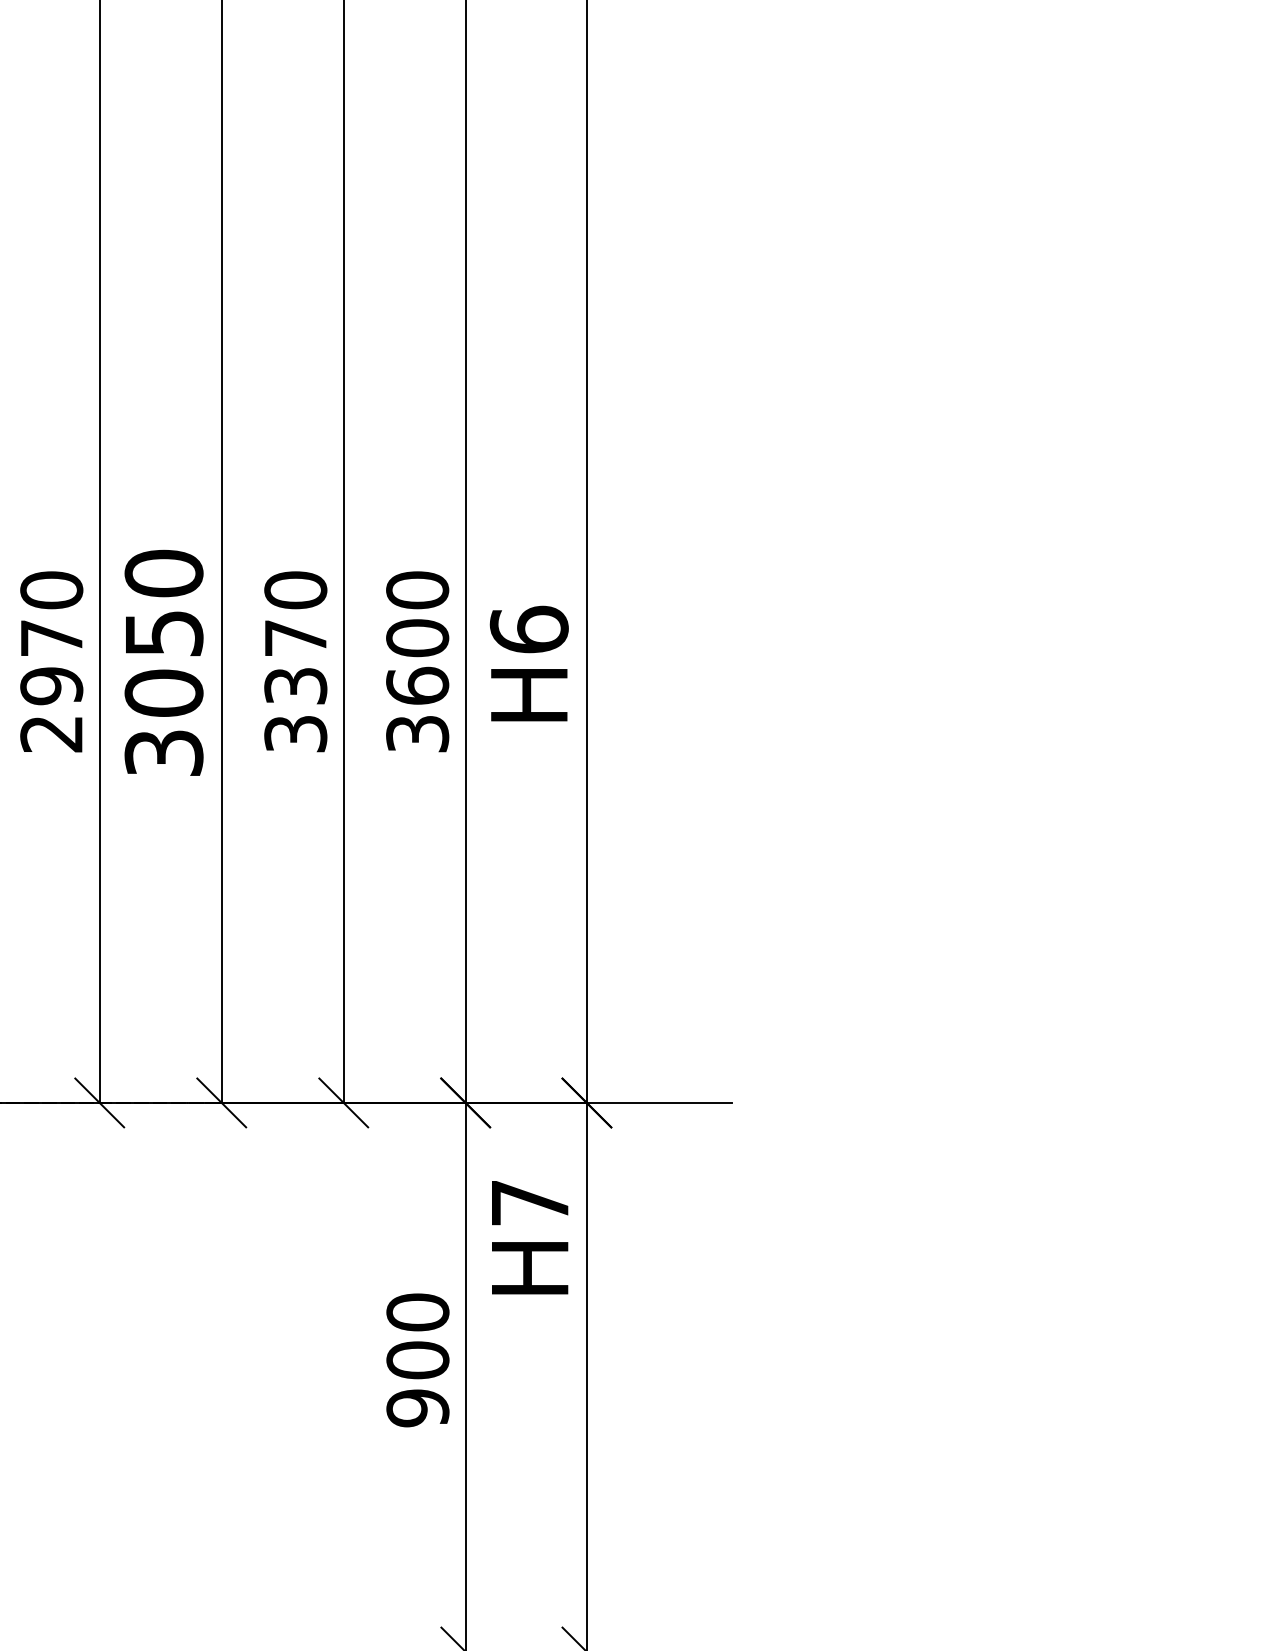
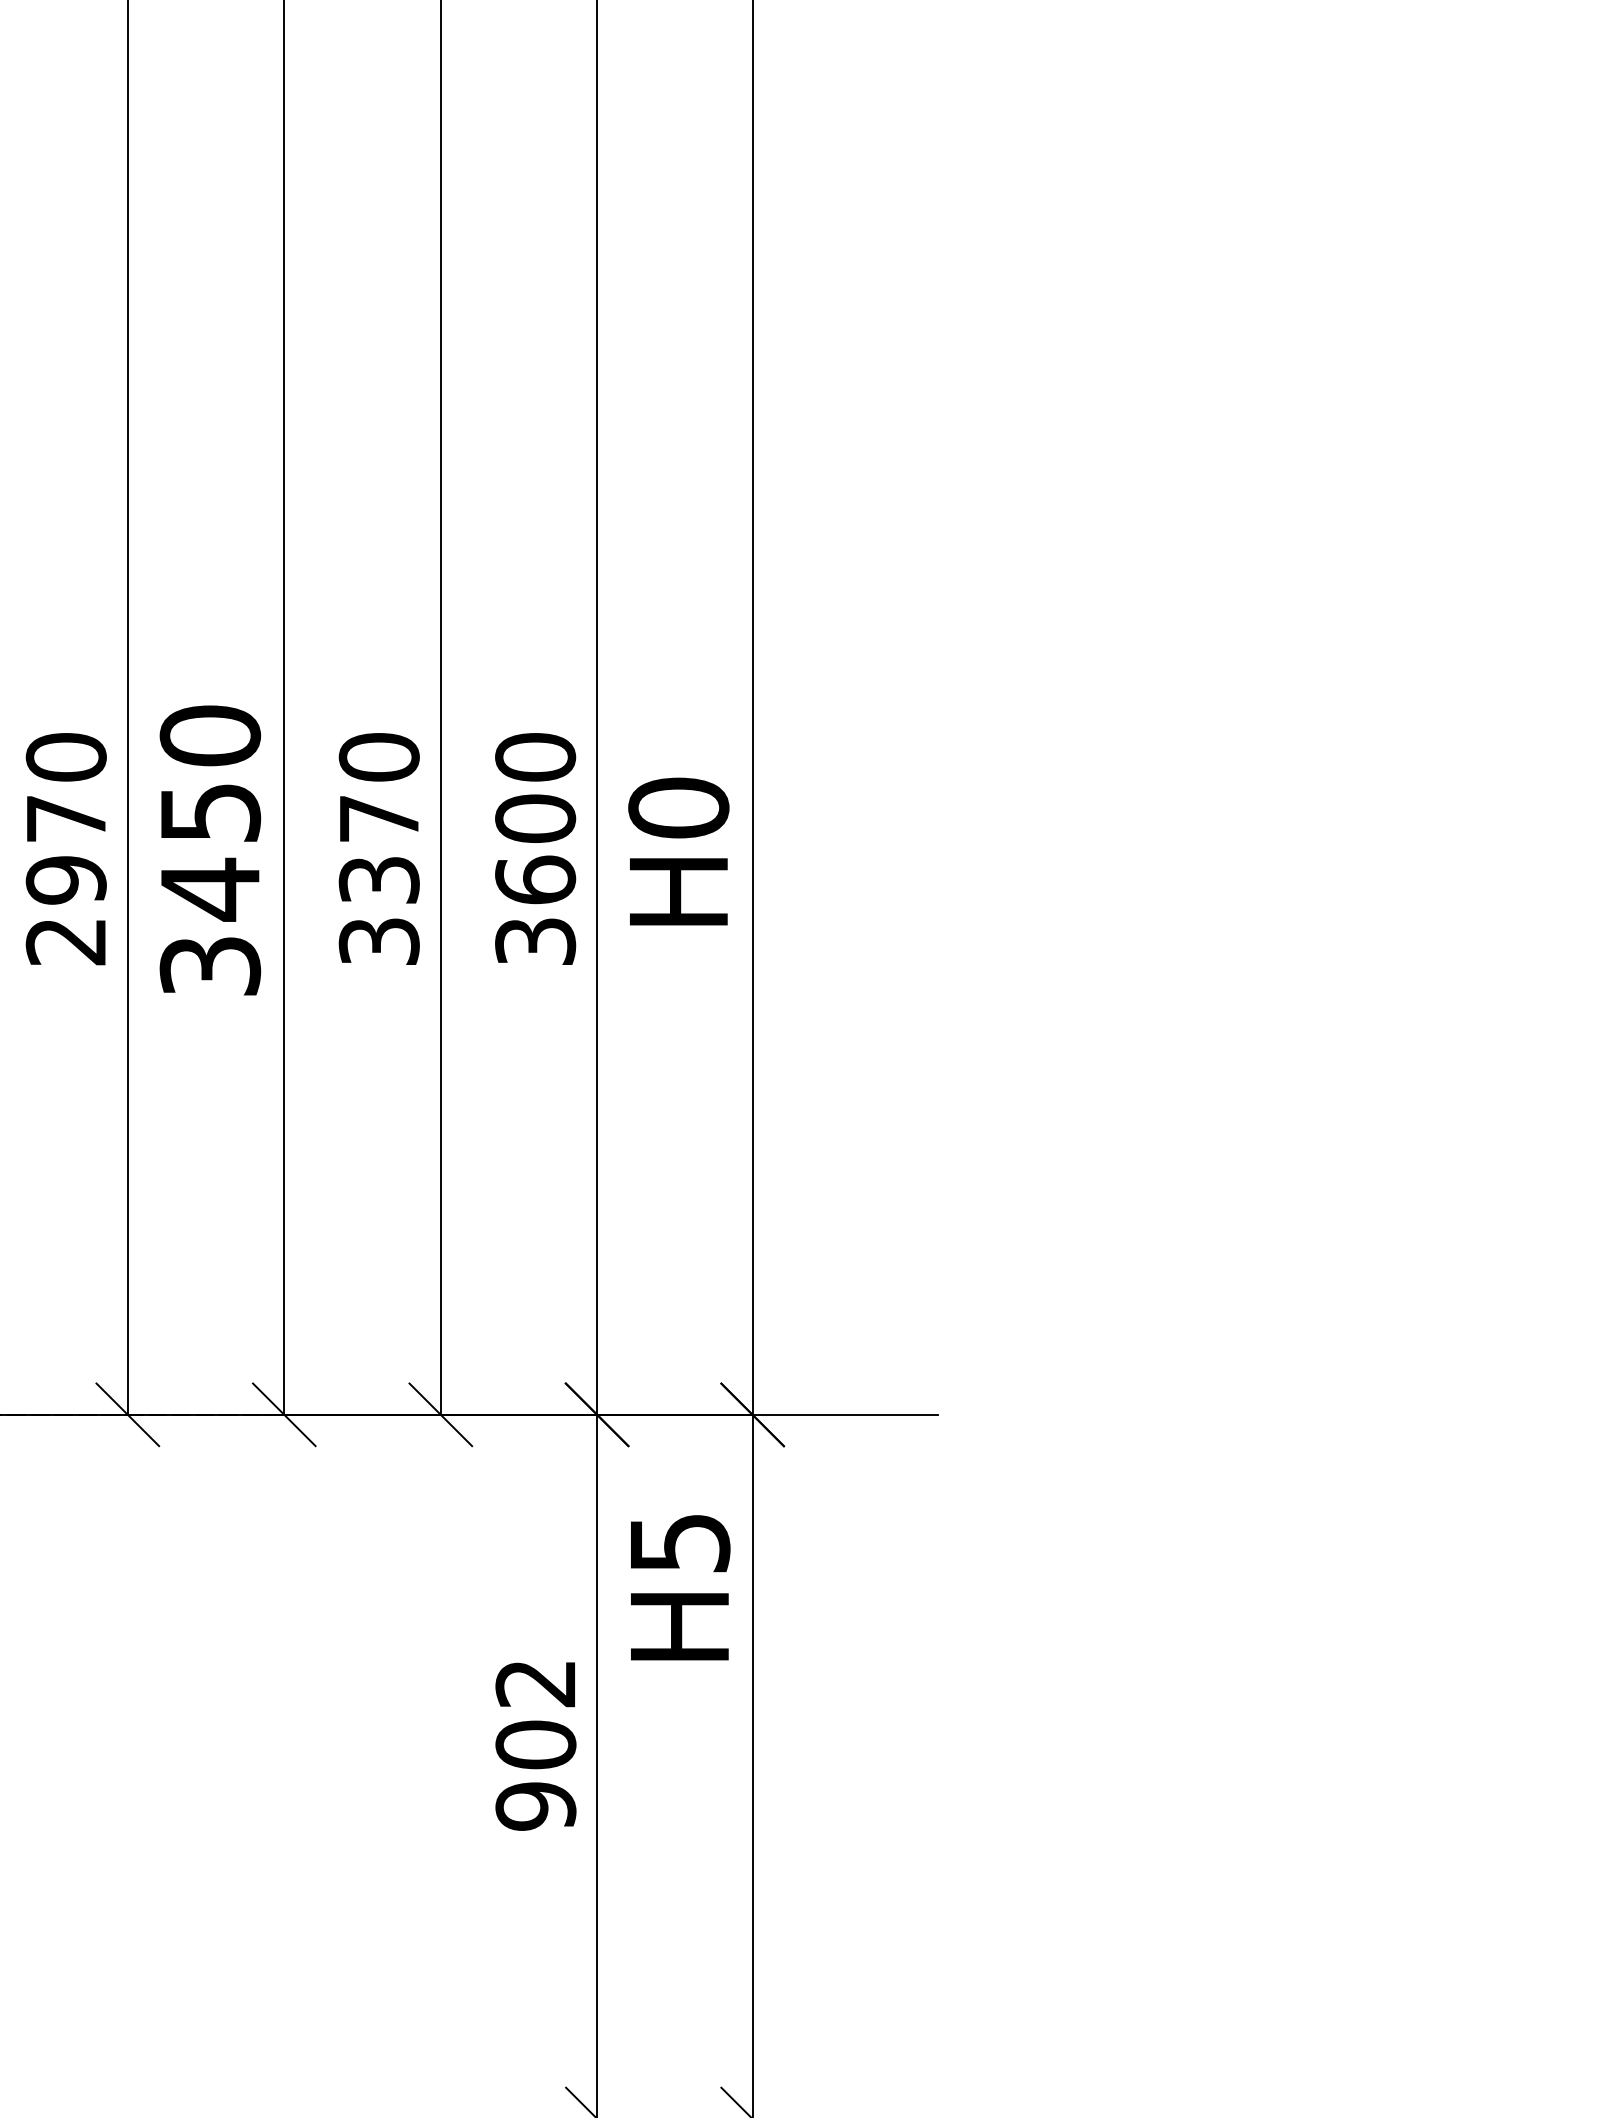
text: (529, 629) -> (678, 807), H6 -> H0
text: (164, 693) -> (210, 889), 3050 -> 3450
text: (530, 1203) -> (680, 1543), H7 -> H5
text: (417, 1312) -> (535, 1683), 900 -> 902

